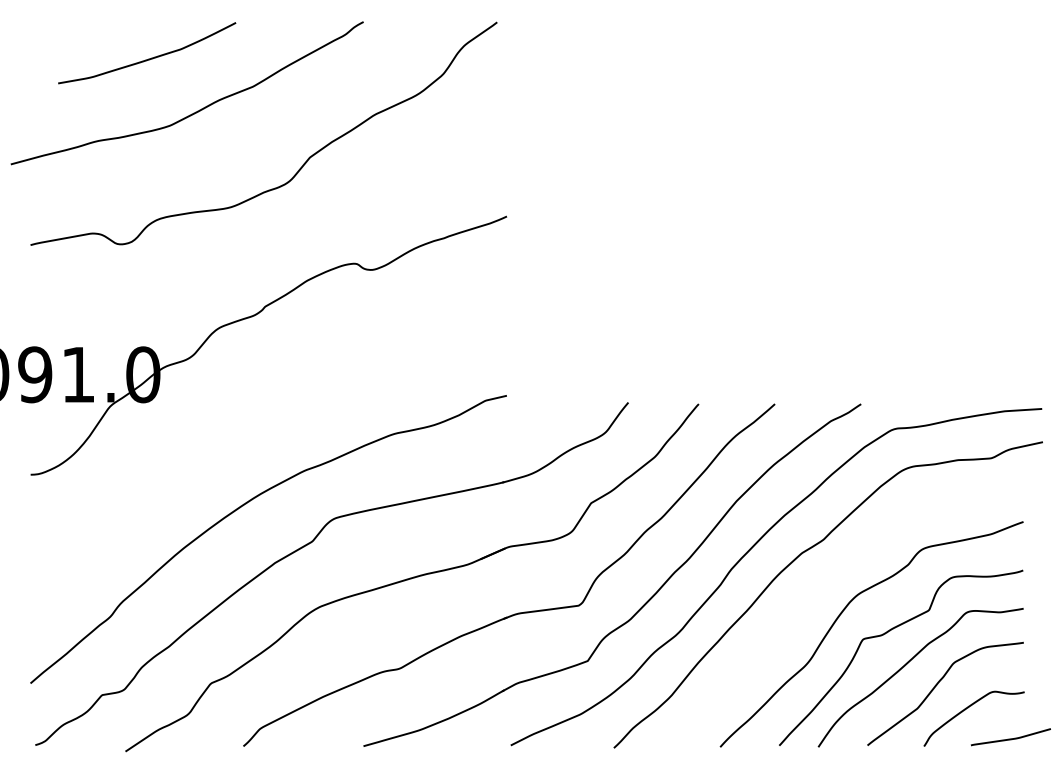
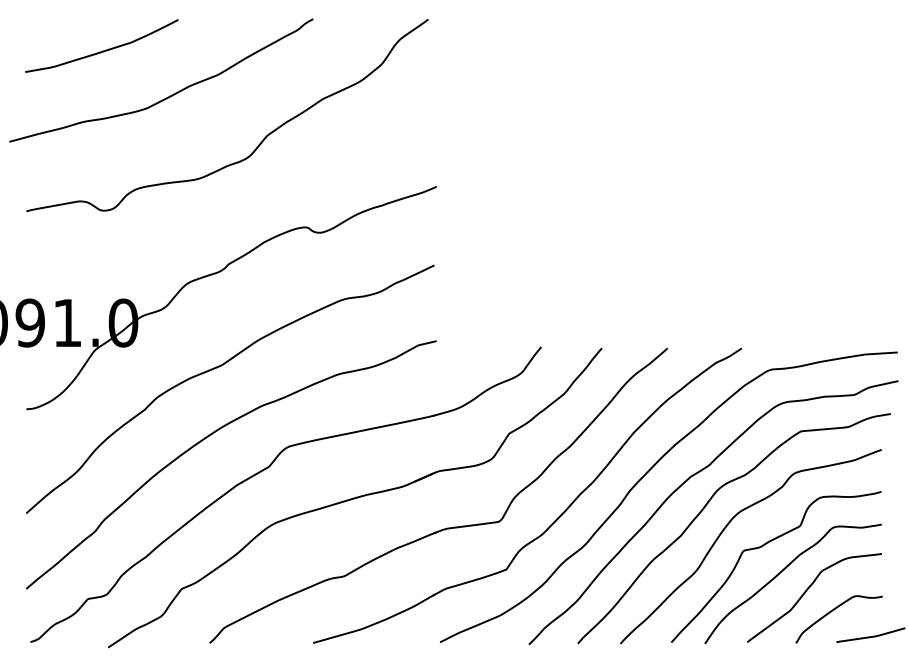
curve: (148, 58) -> (102, 50), moved
curve: (254, 426) -> (219, 367), added
curve: (819, 588) -> (705, 507), added

